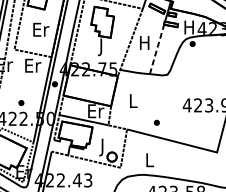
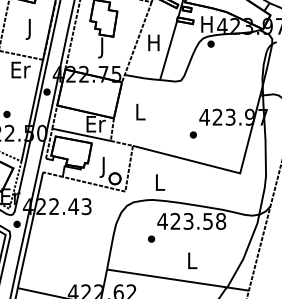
text: (41, 31) -> (30, 29), Er -> J
line: (156, 48) -> (168, 49), dashed -> solid
part: (156, 122) -> (192, 134), moved

